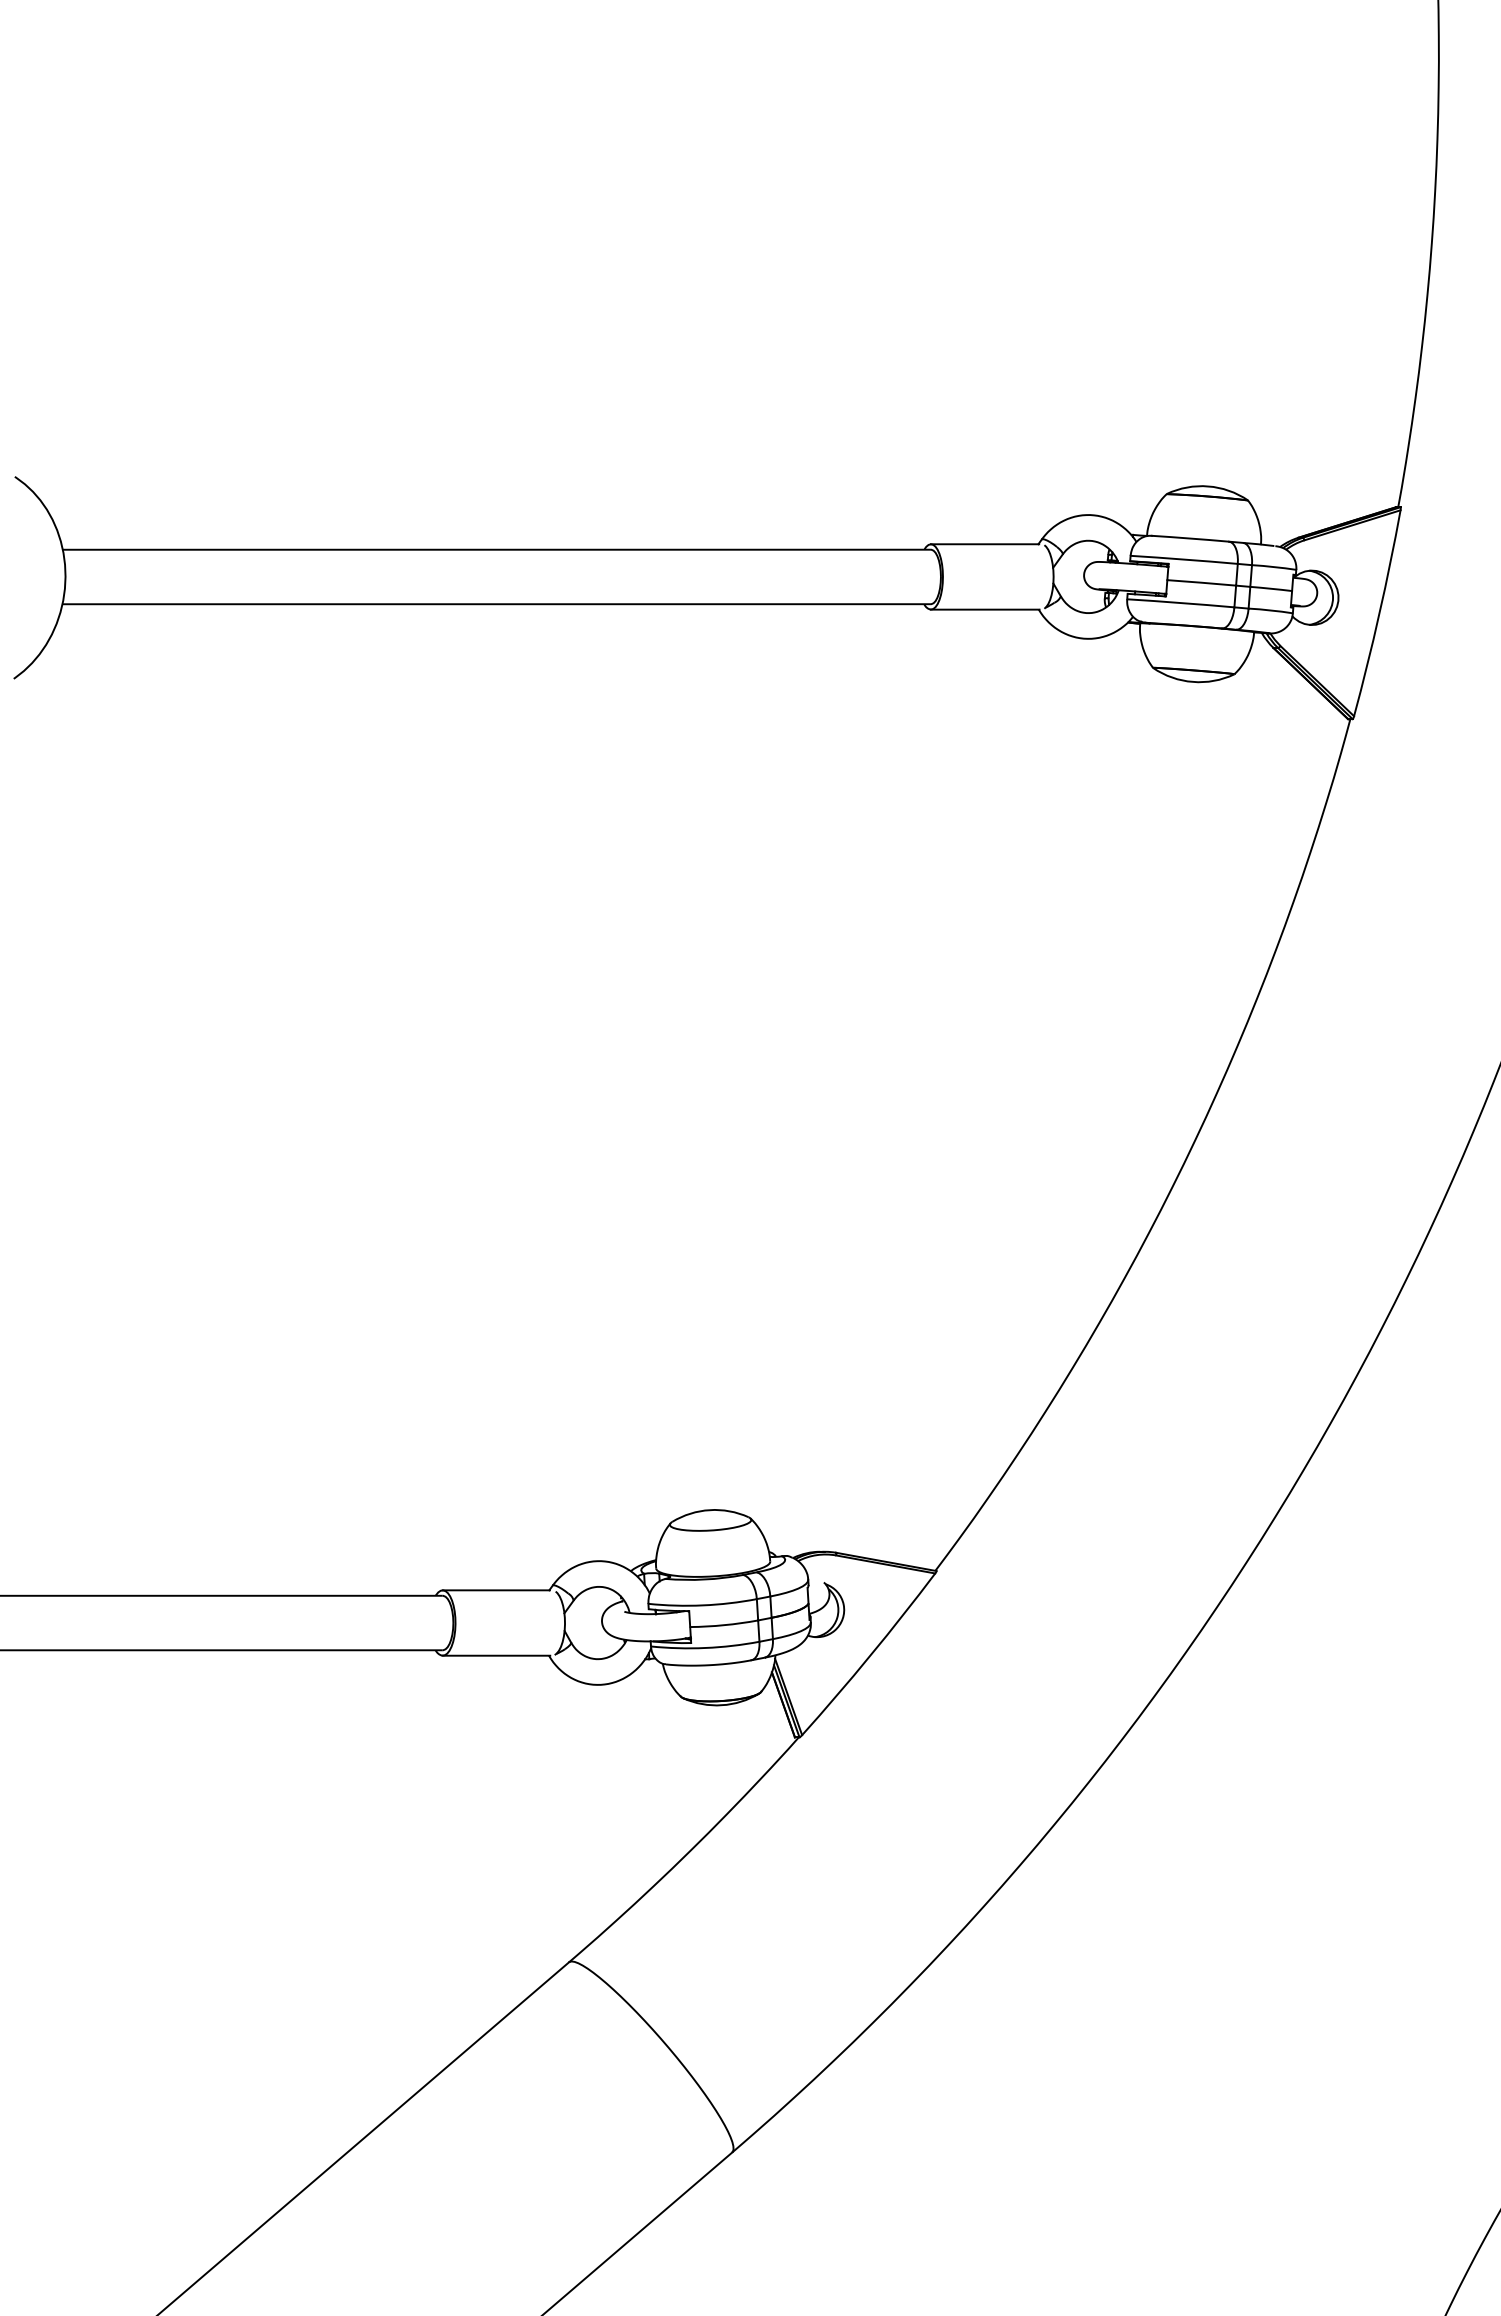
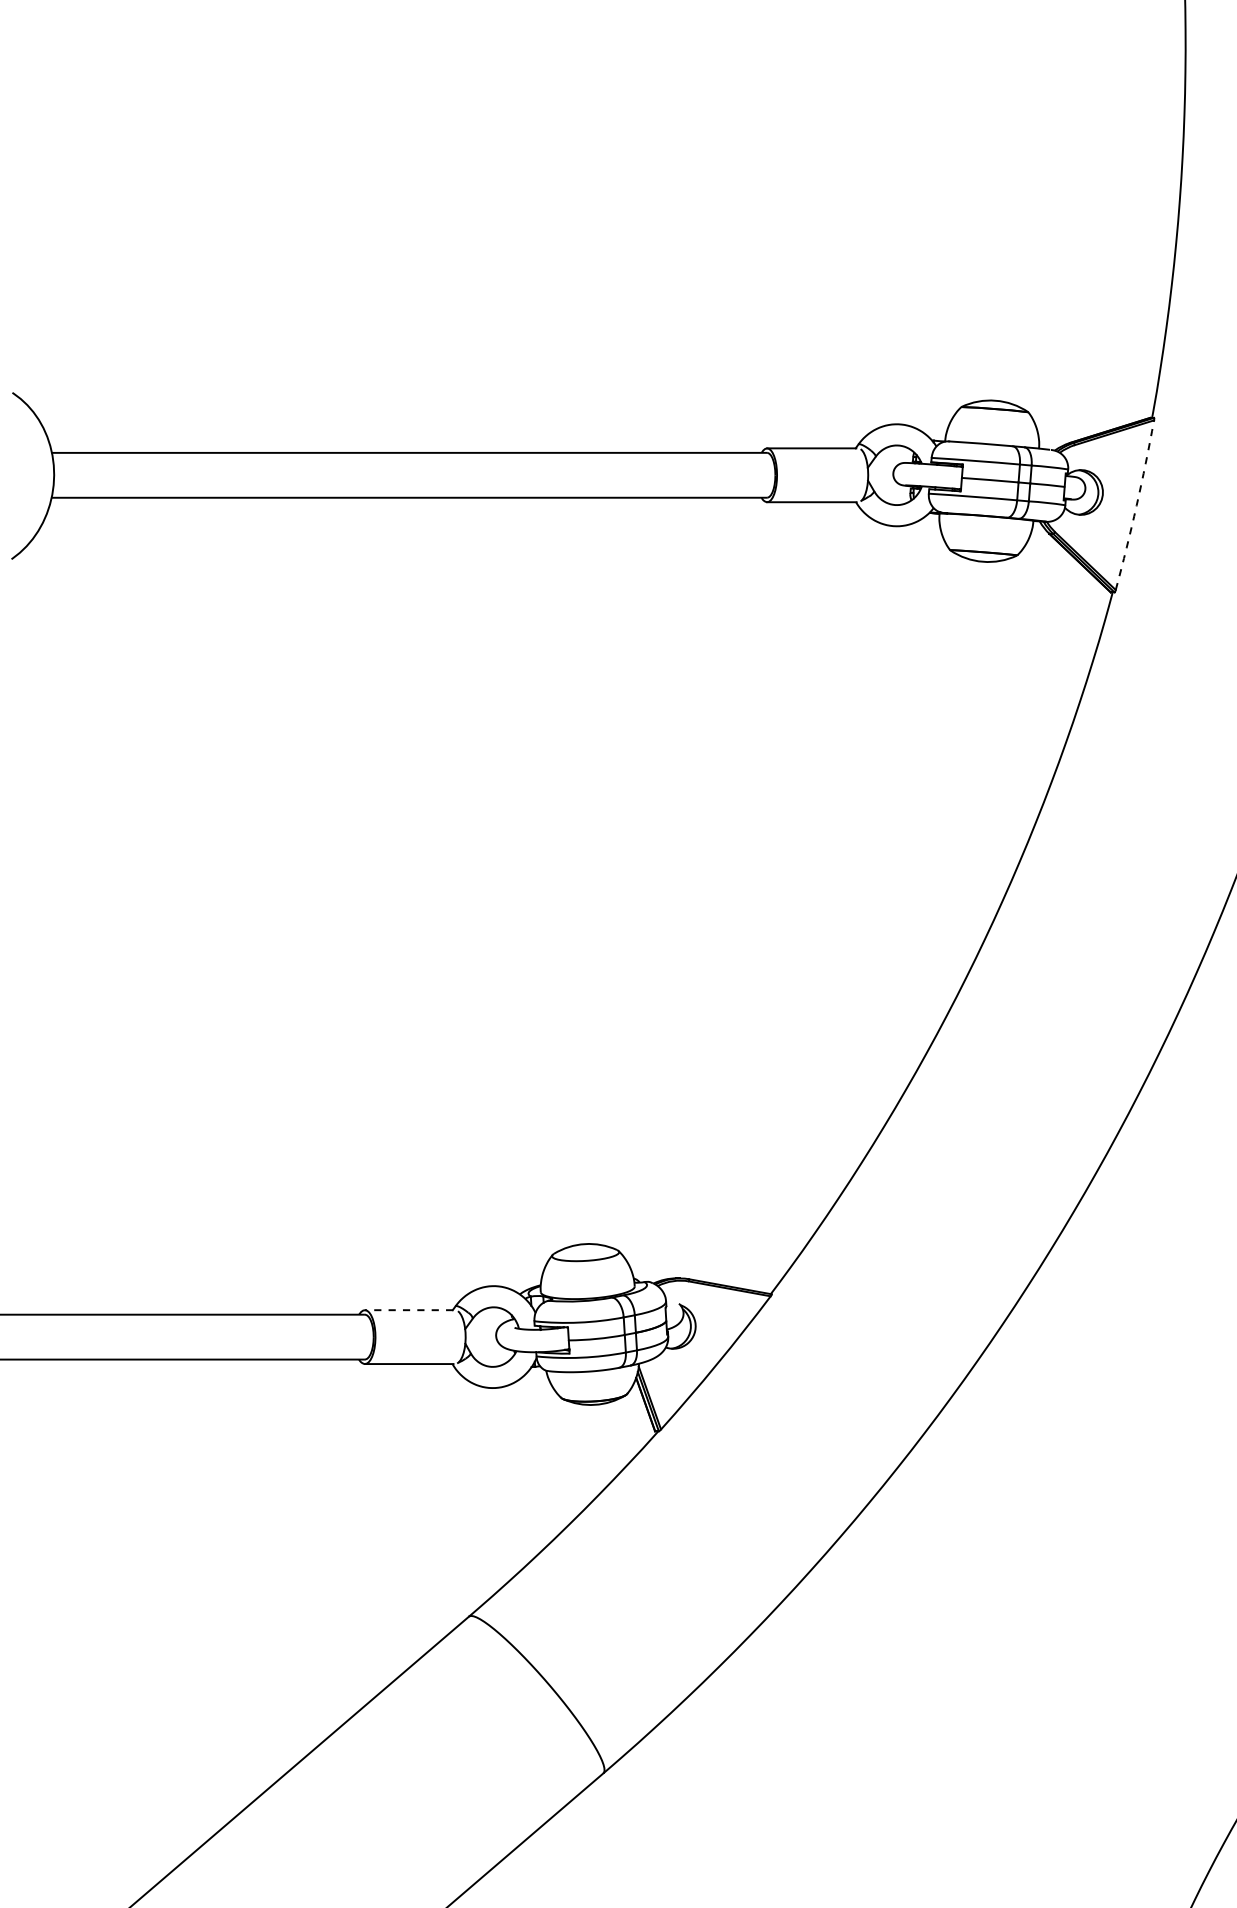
arc: (1379, 613) -> (1136, 505), solid -> dashed
line: (495, 1590) -> (408, 1310), solid -> dashed

